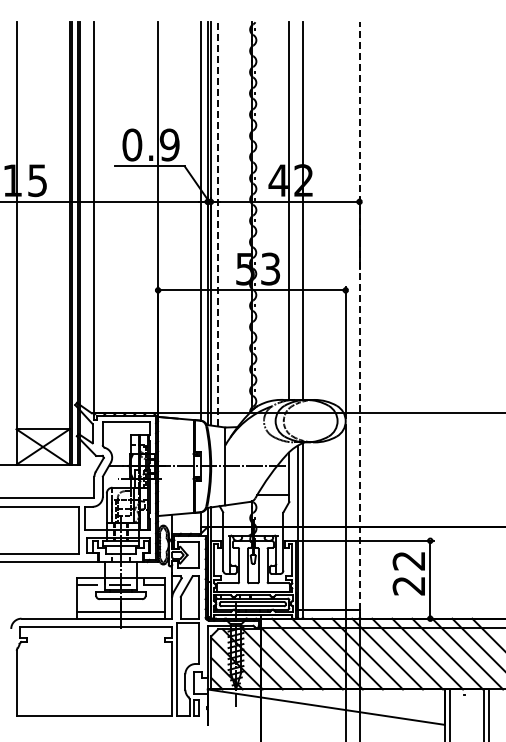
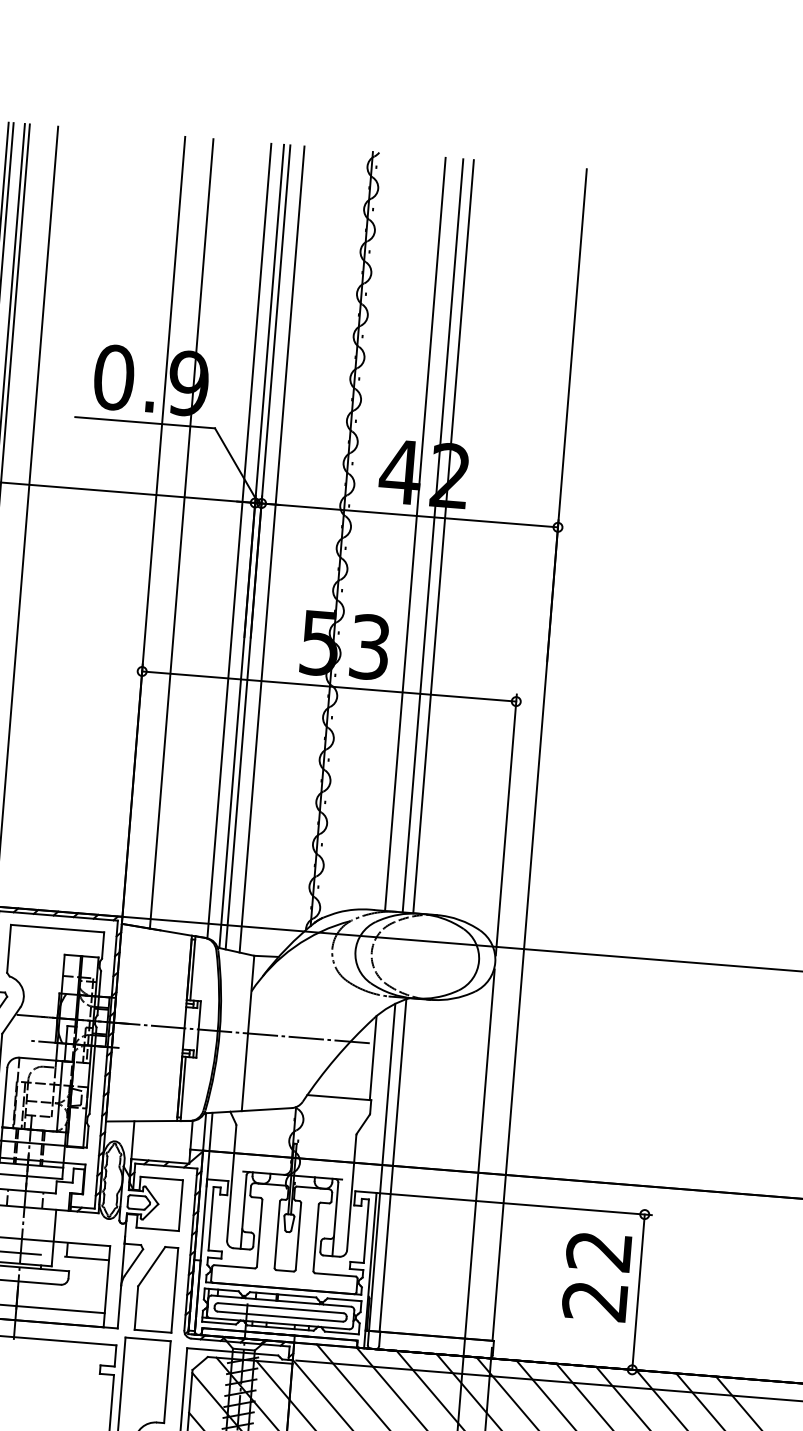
line: (297, 210) -> (432, 534), added
line: (172, 220) -> (182, 534), added
line: (217, 223) -> (271, 547), dashed -> solid
line: (359, 316) -> (539, 755), dashed -> solid

